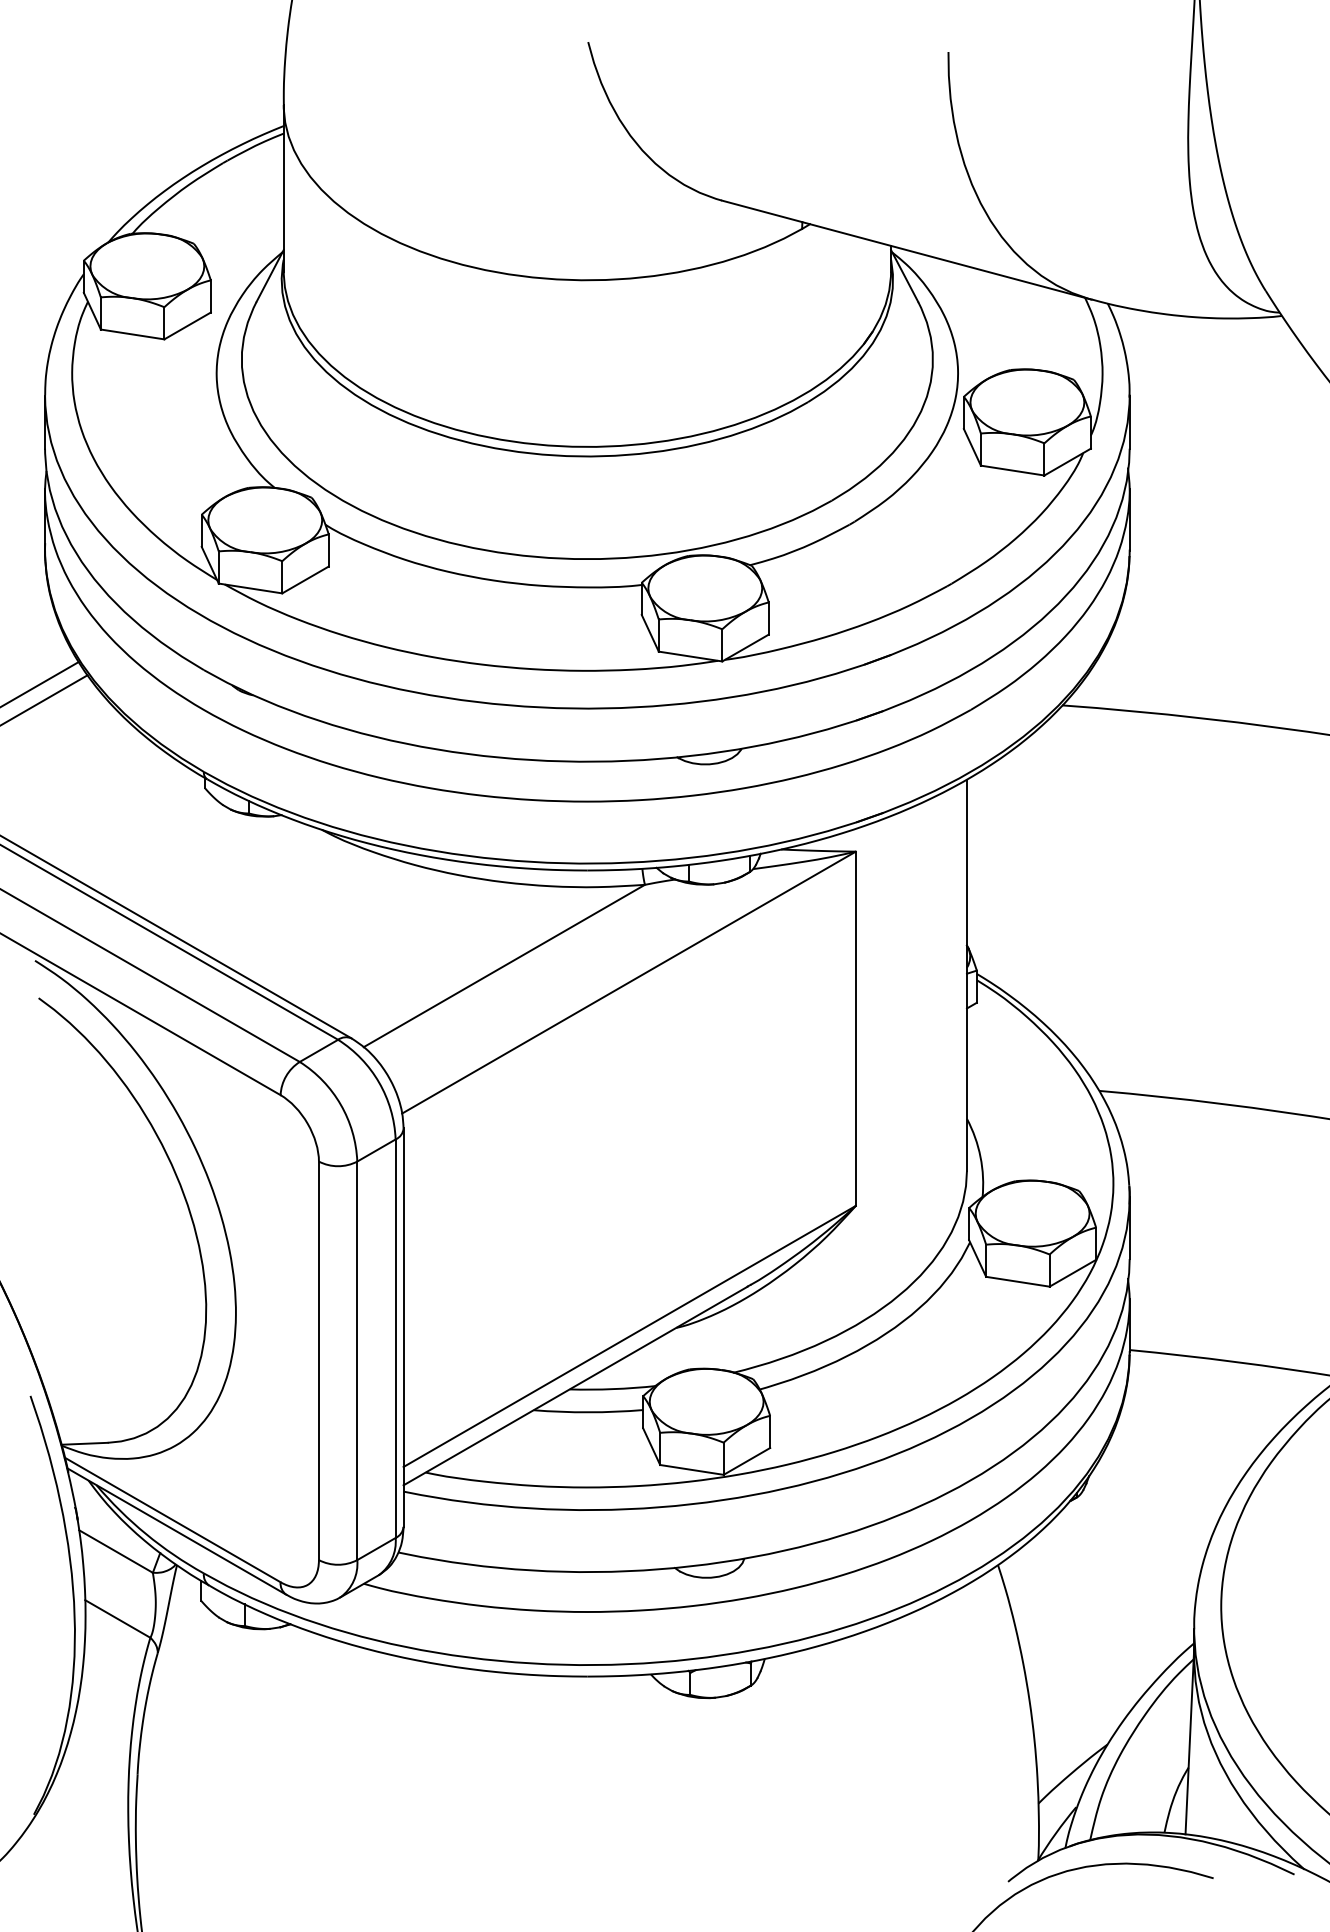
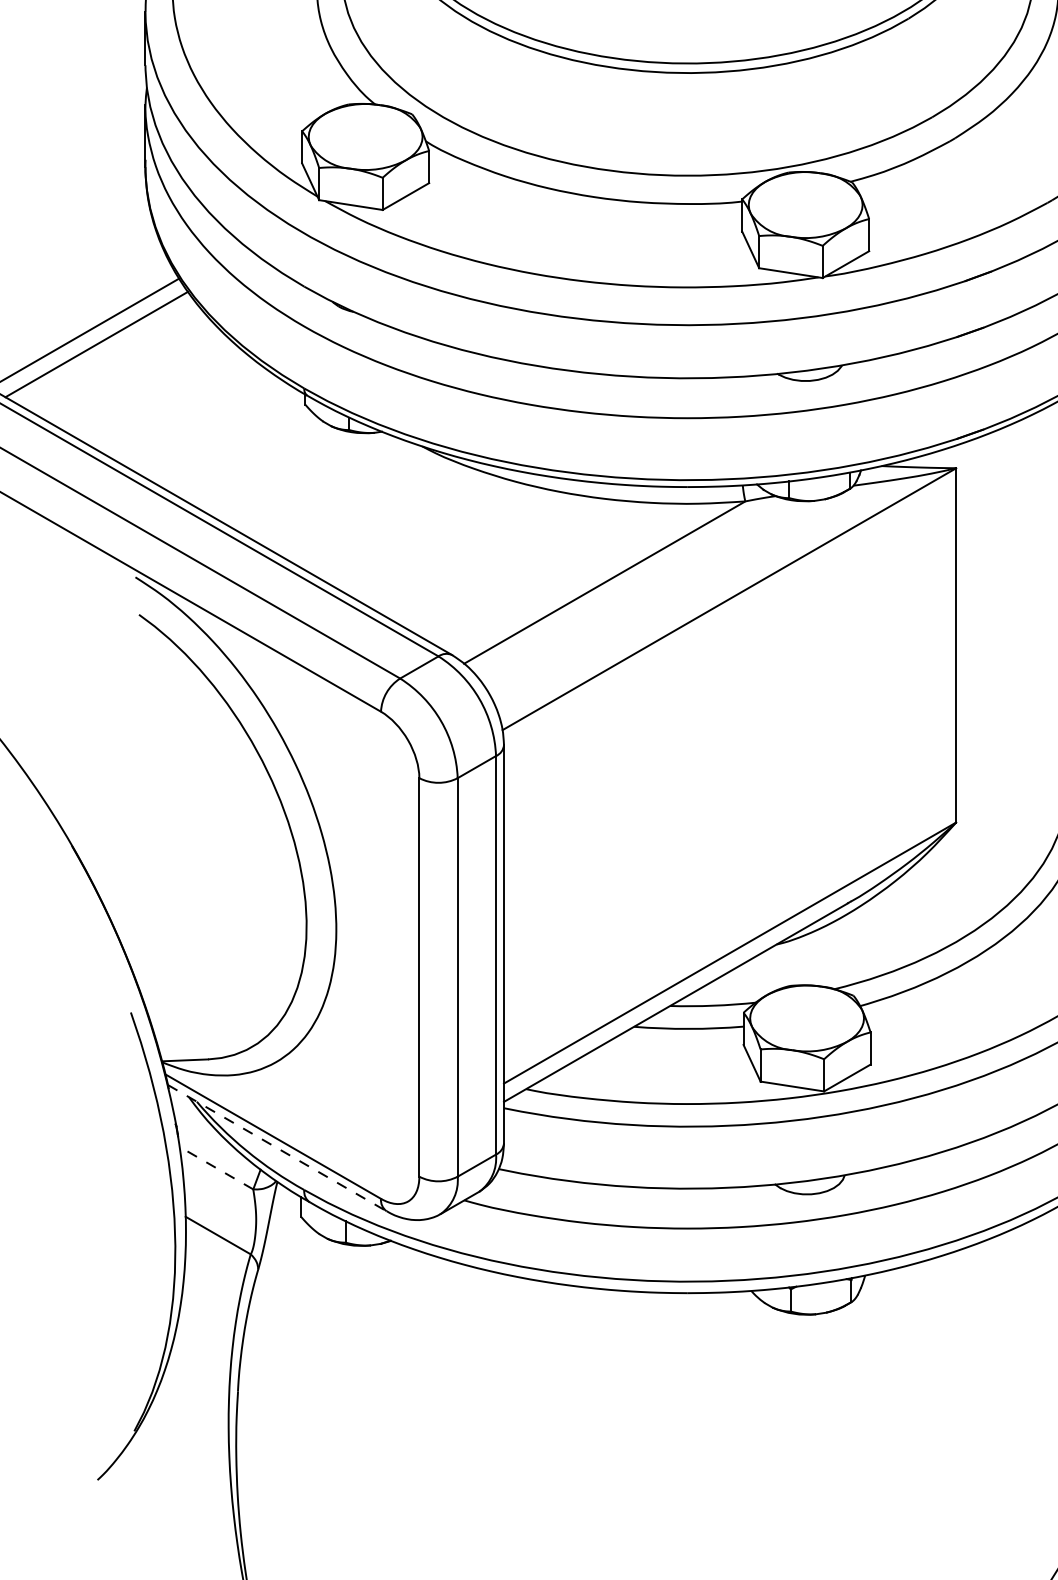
line: (177, 1531) -> (277, 1148), solid -> dashed
line: (116, 1551) -> (216, 1168), solid -> dashed

